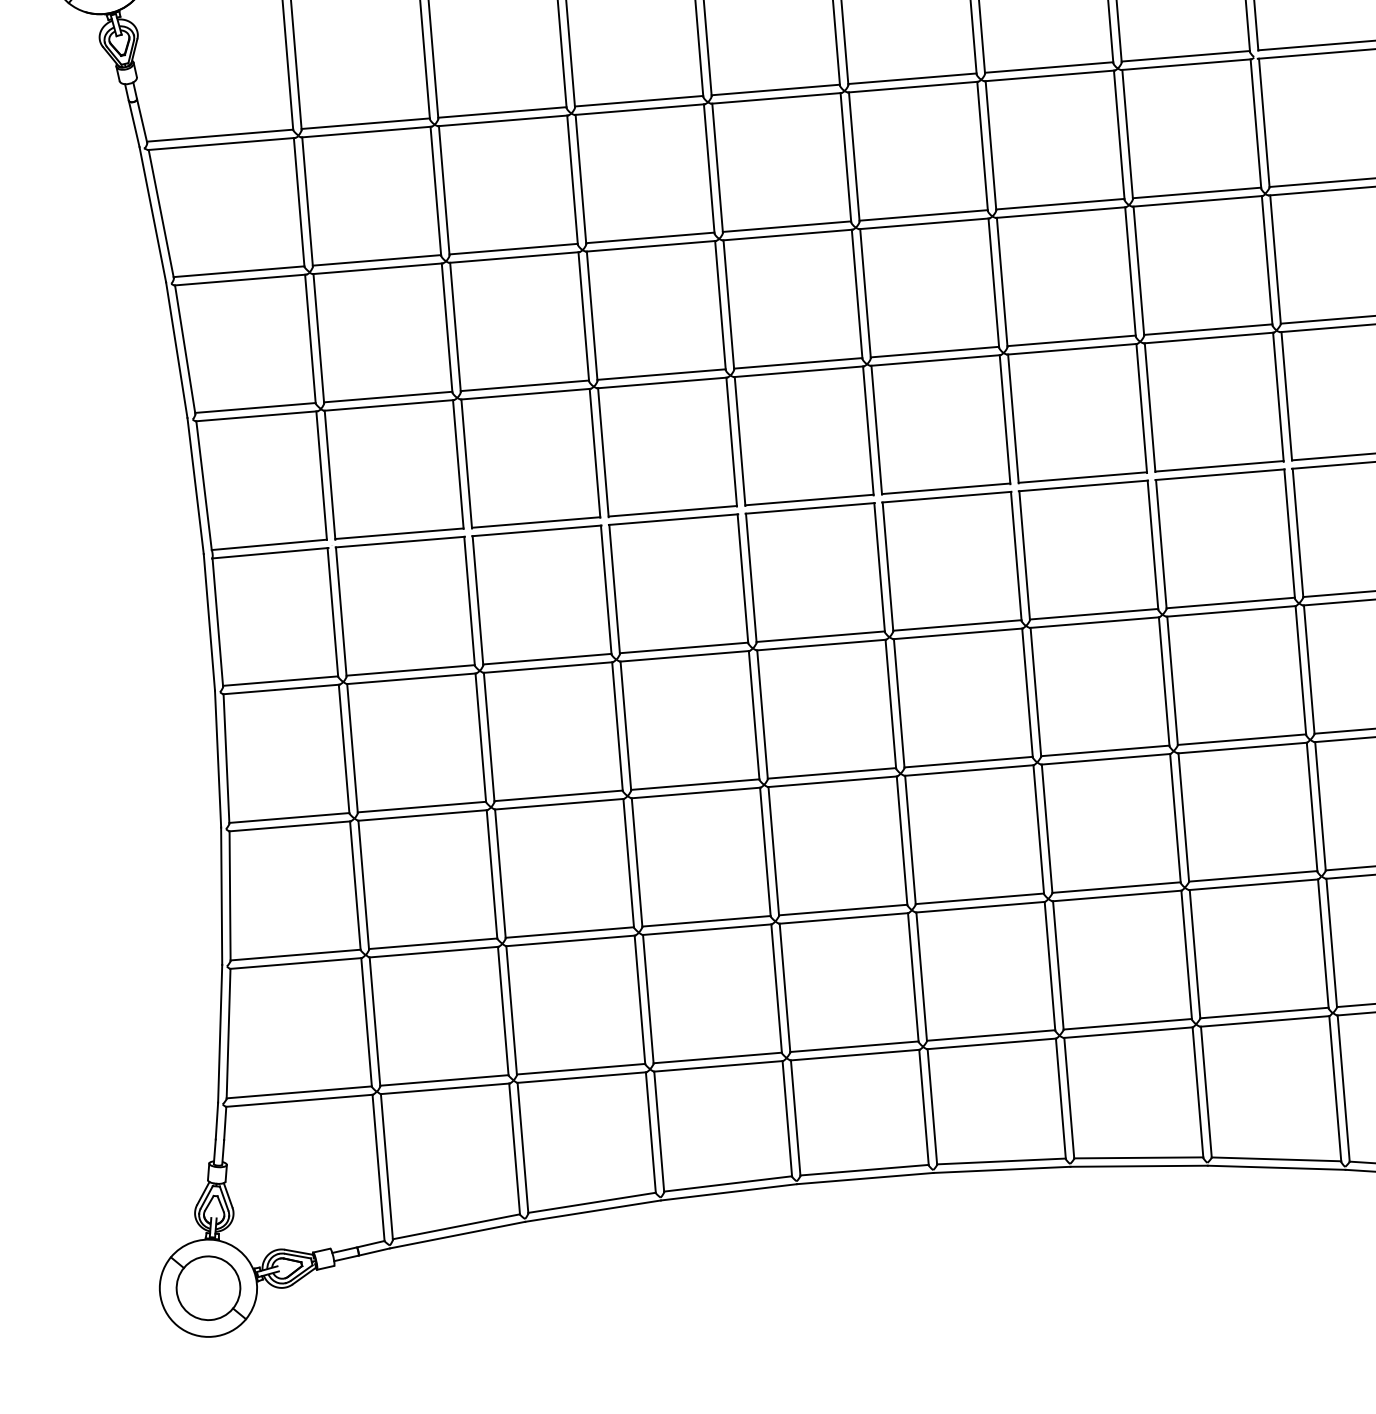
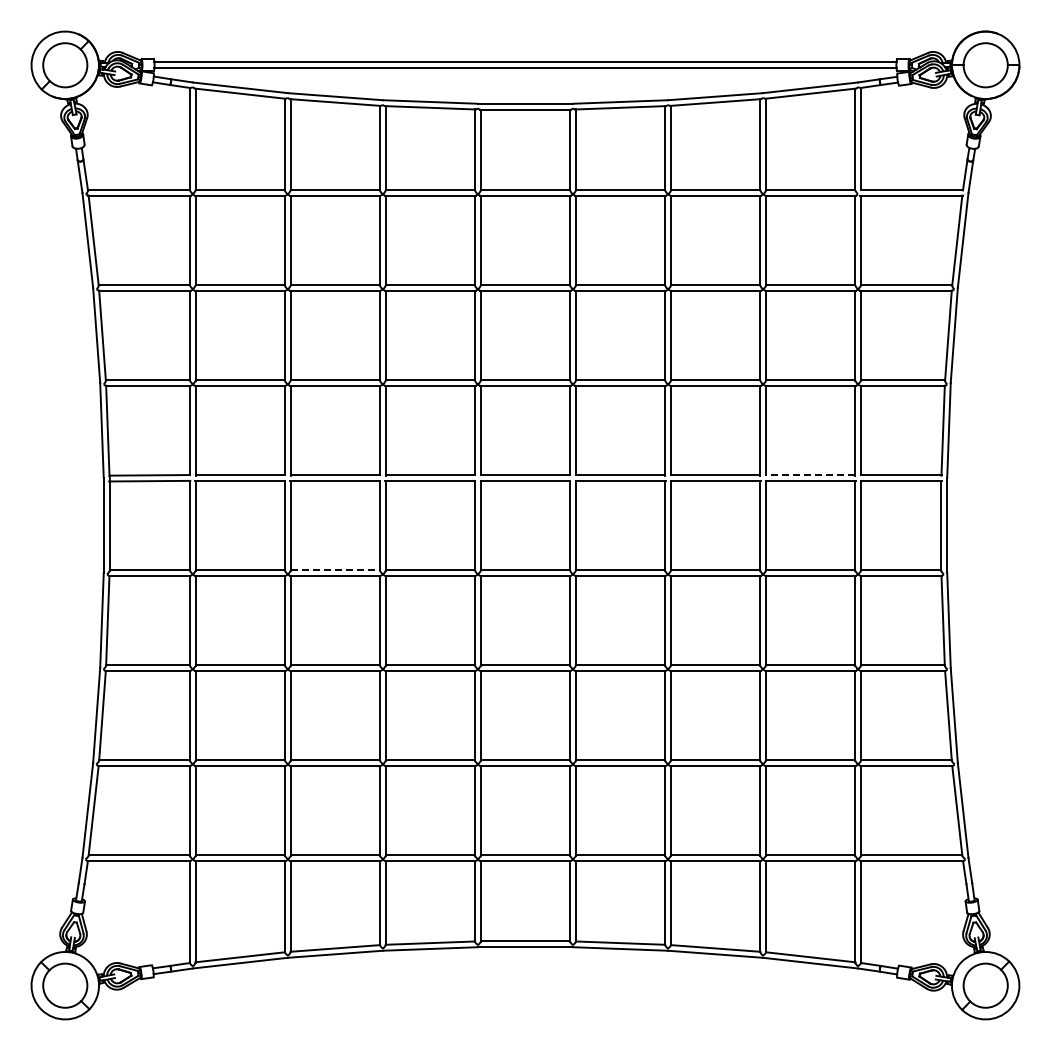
line: (1219, 467) -> (810, 475), solid -> dashed
line: (547, 659) -> (335, 570), solid -> dashed

